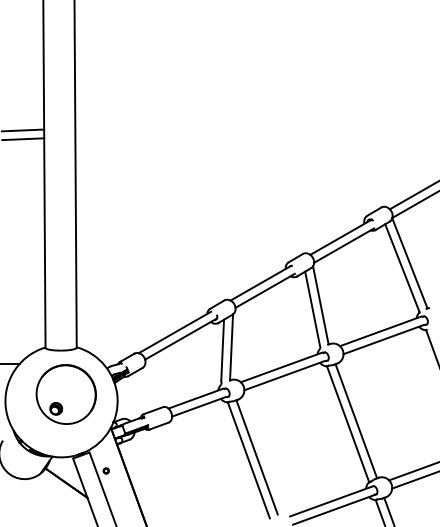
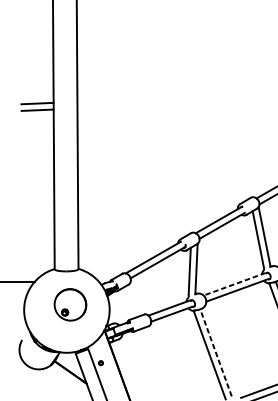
line: (281, 367) -> (234, 284), solid -> dashed
part: (65, 394) -> (69, 304), size x0.7
line: (257, 457) -> (216, 352), solid -> dashed

